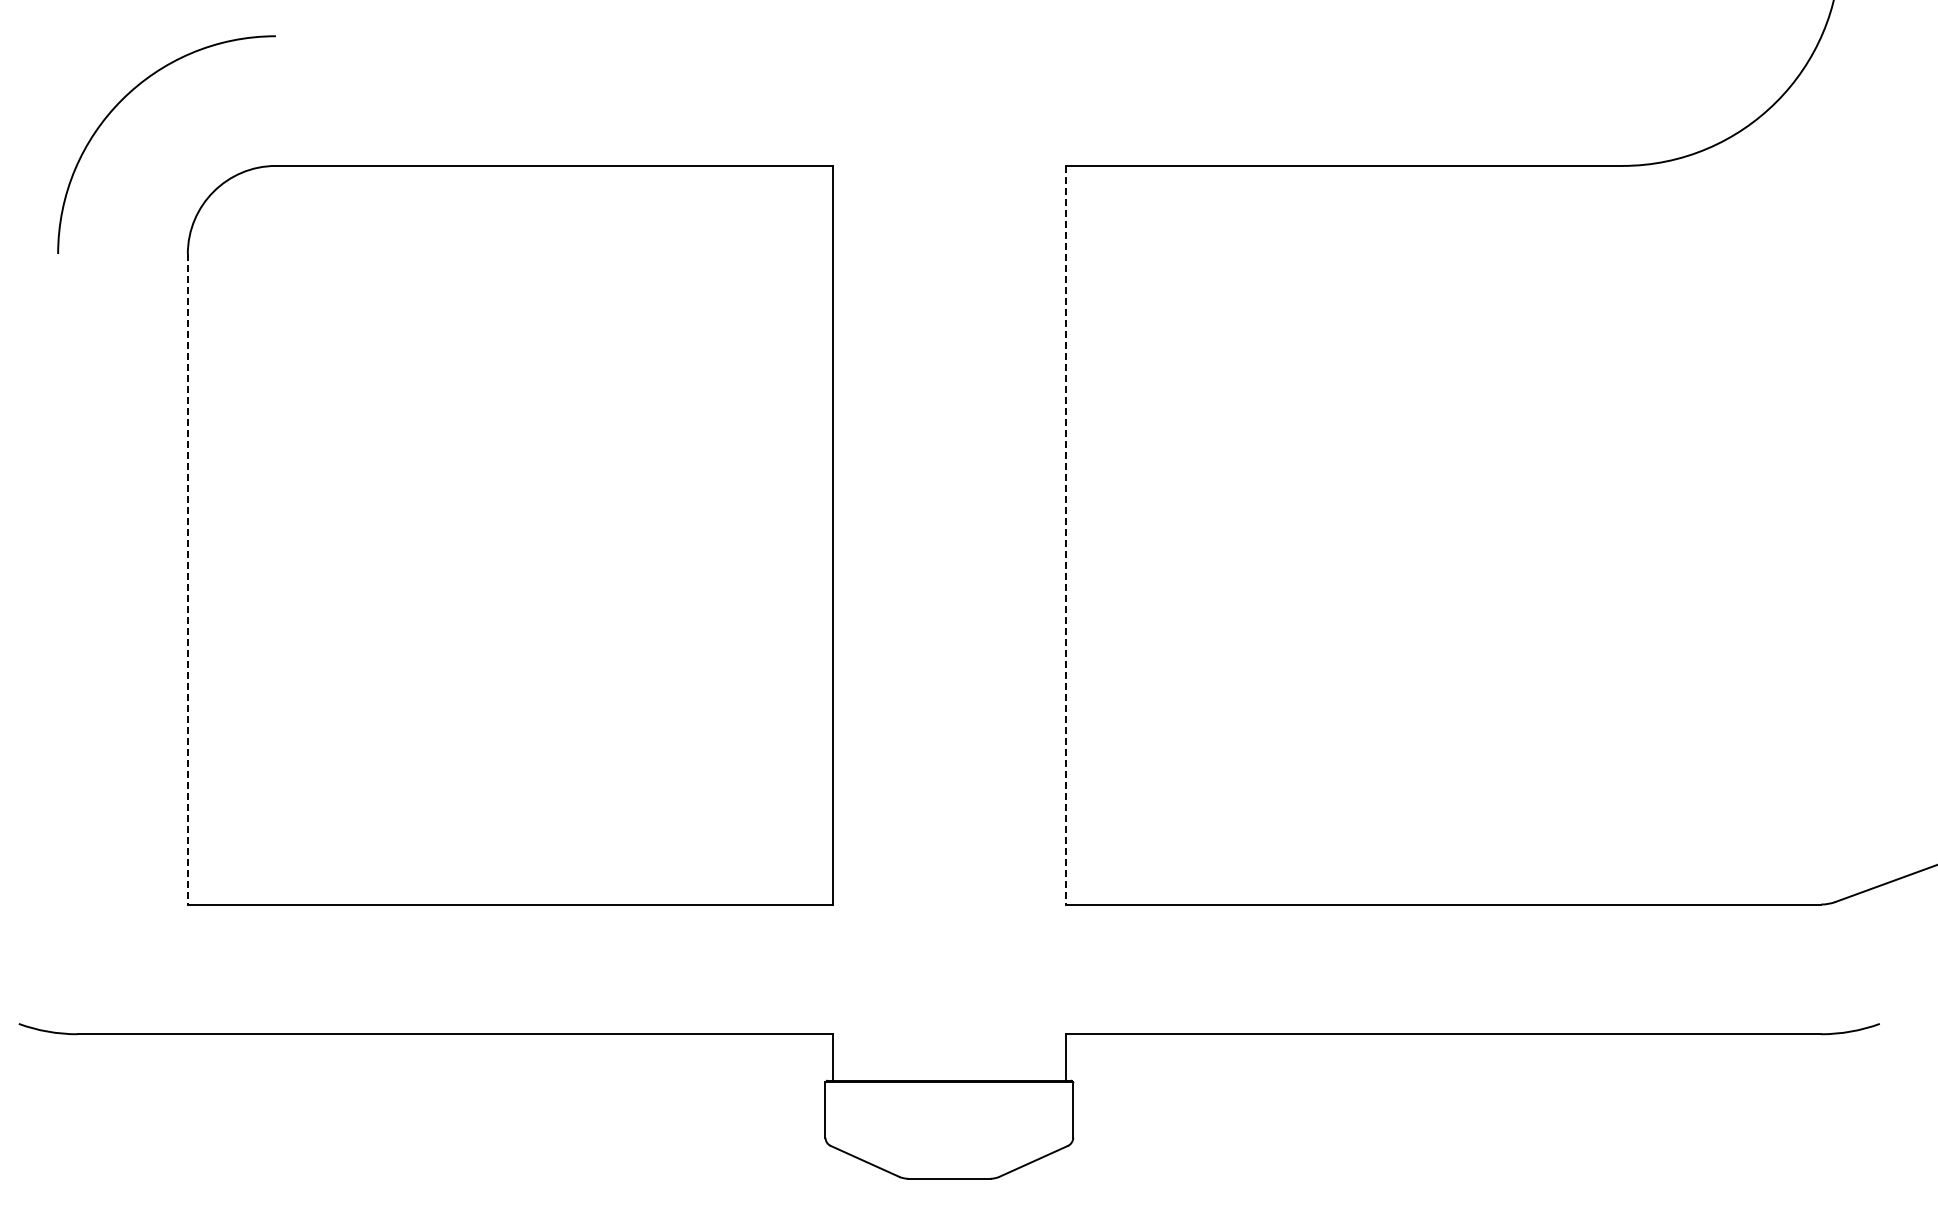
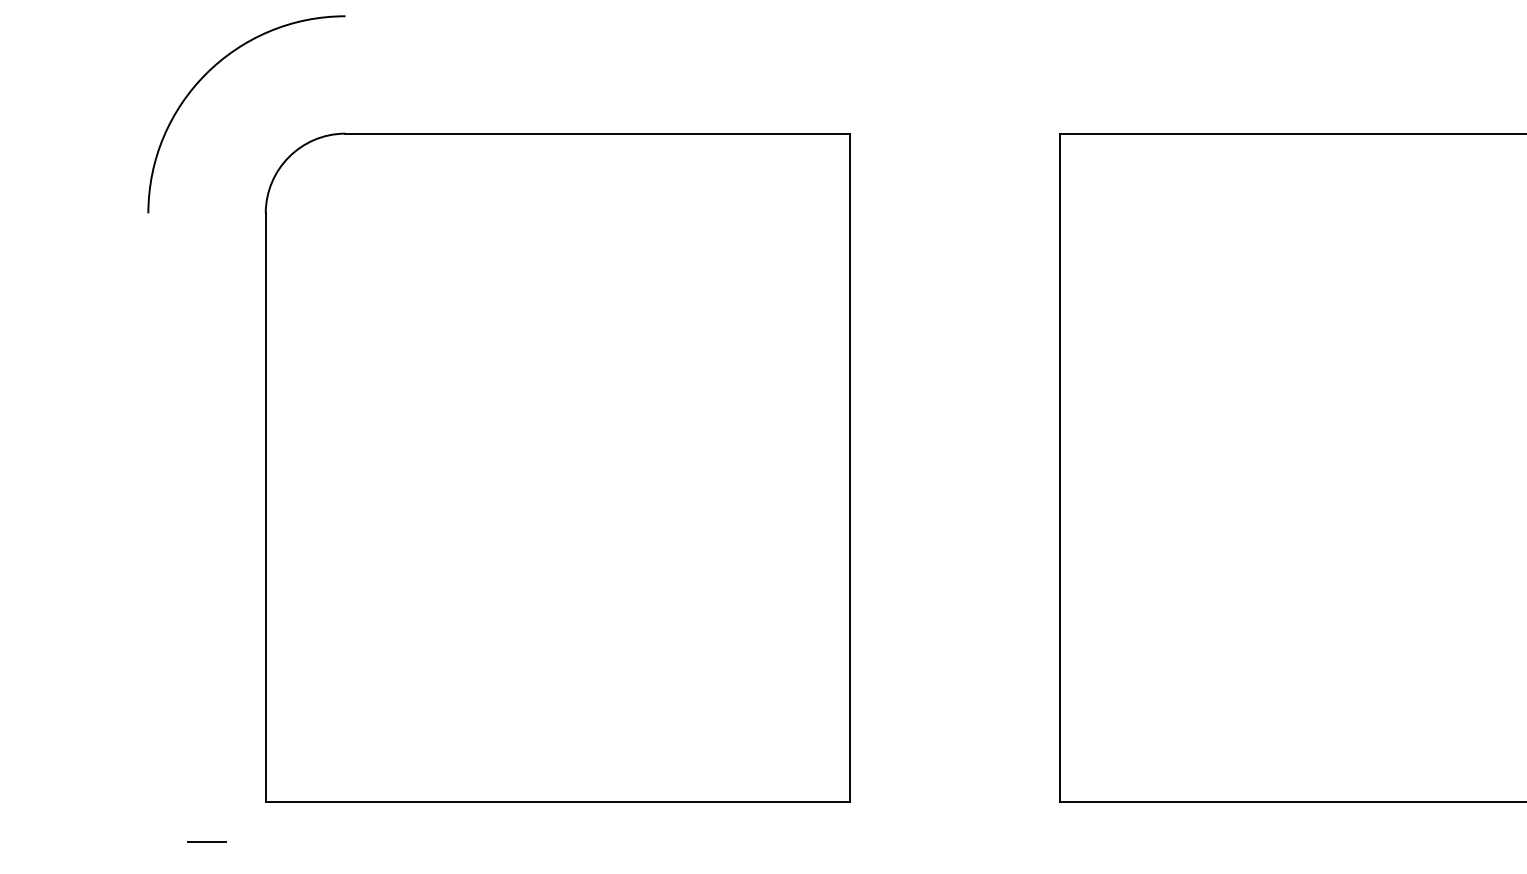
line: (1065, 535) -> (1060, 468), dashed -> solid
line: (187, 579) -> (265, 507), dashed -> solid
line: (122, 948) -> (206, 841), added

